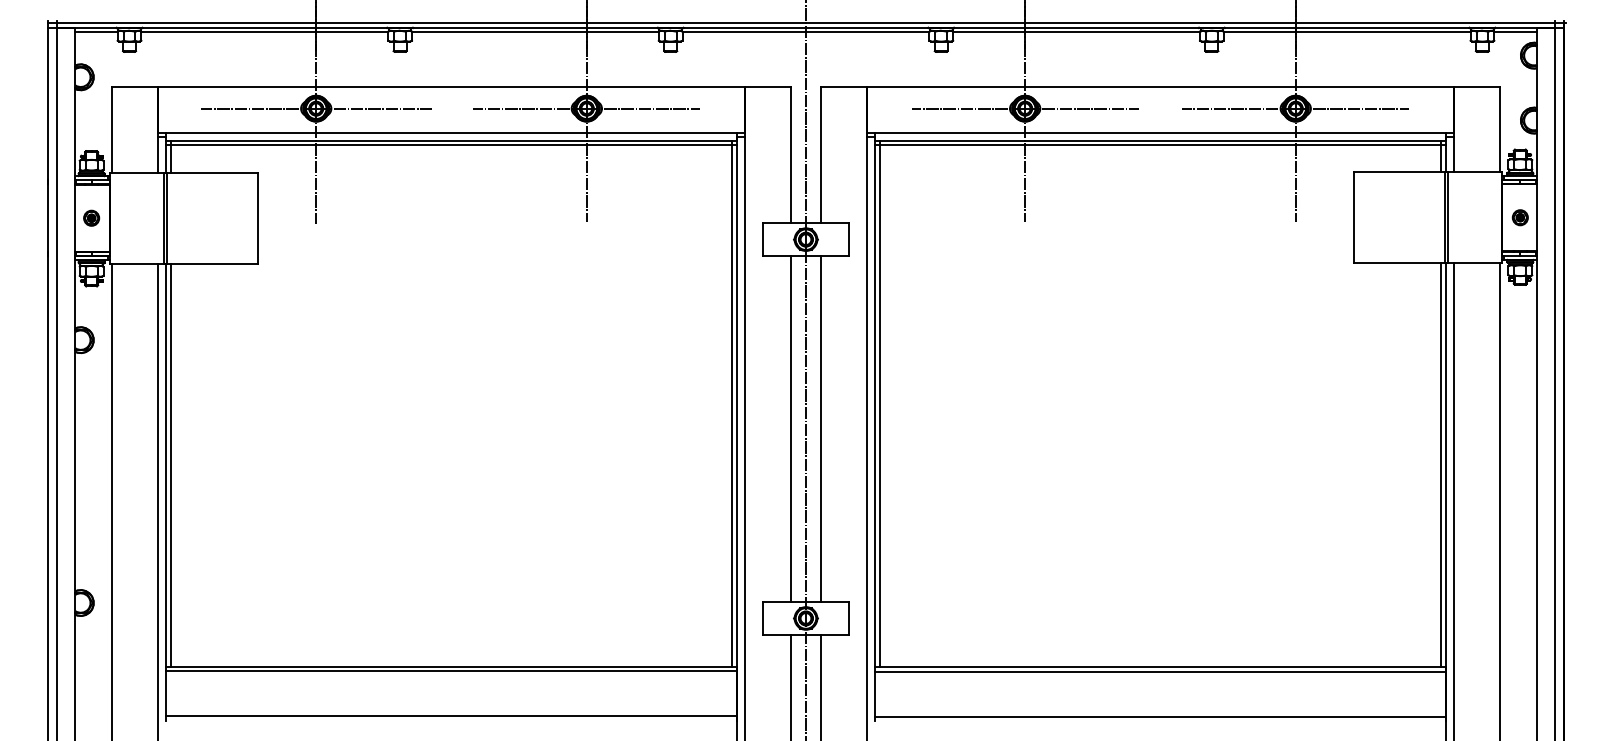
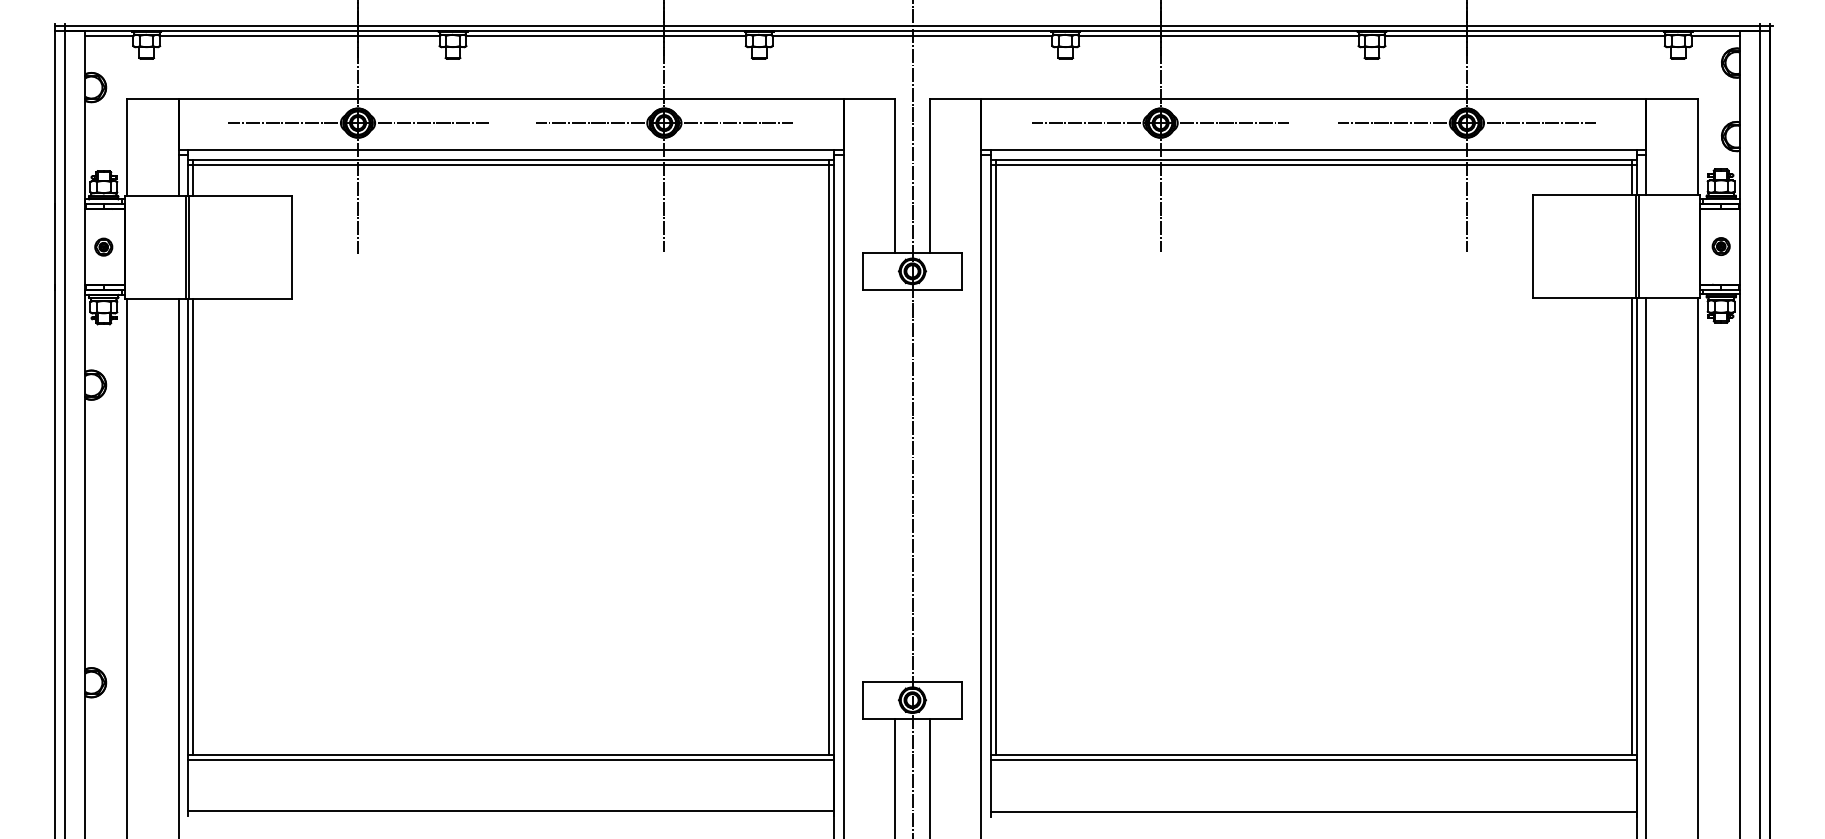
line: (790, 428) -> (894, 485), removed
line: (821, 428) -> (930, 485), removed

